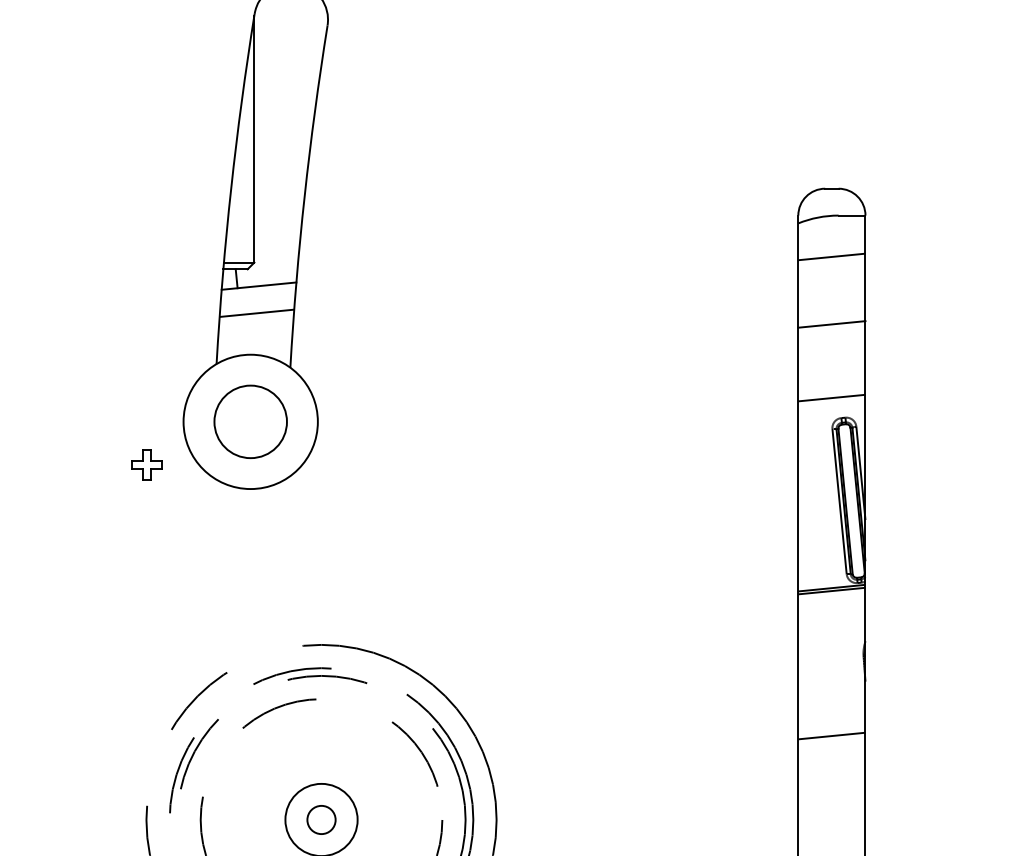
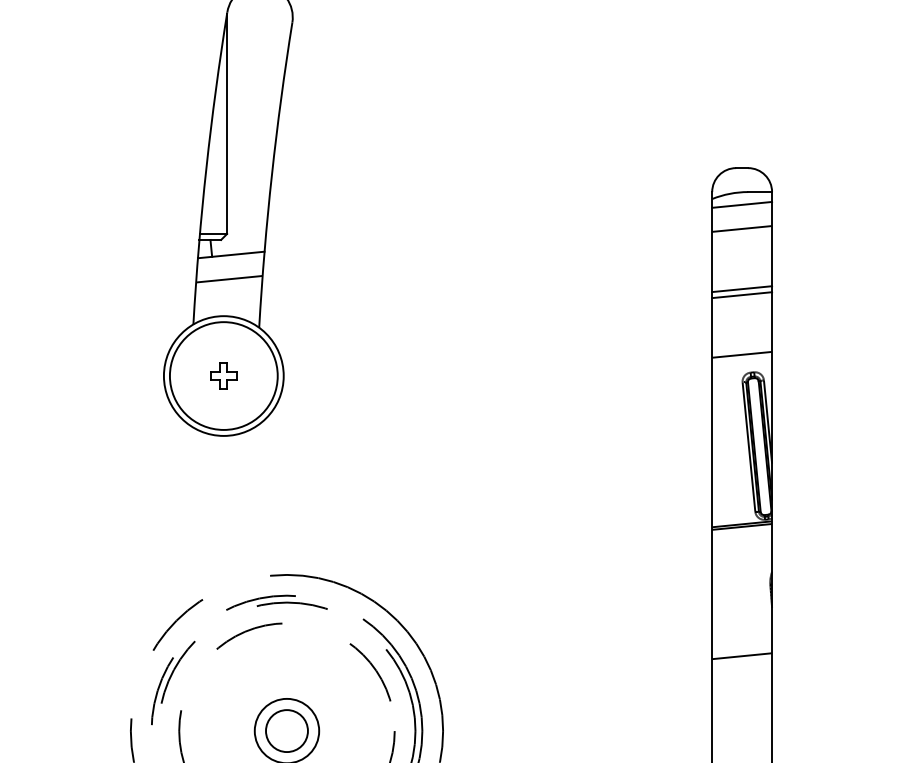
line: (831, 229) -> (741, 204), added
line: (831, 330) -> (741, 294), added
circle: (250, 421) -> (223, 375), size x1.67
part: (146, 464) -> (223, 375), moved
circle: (321, 819) -> (286, 730), size x1.67

